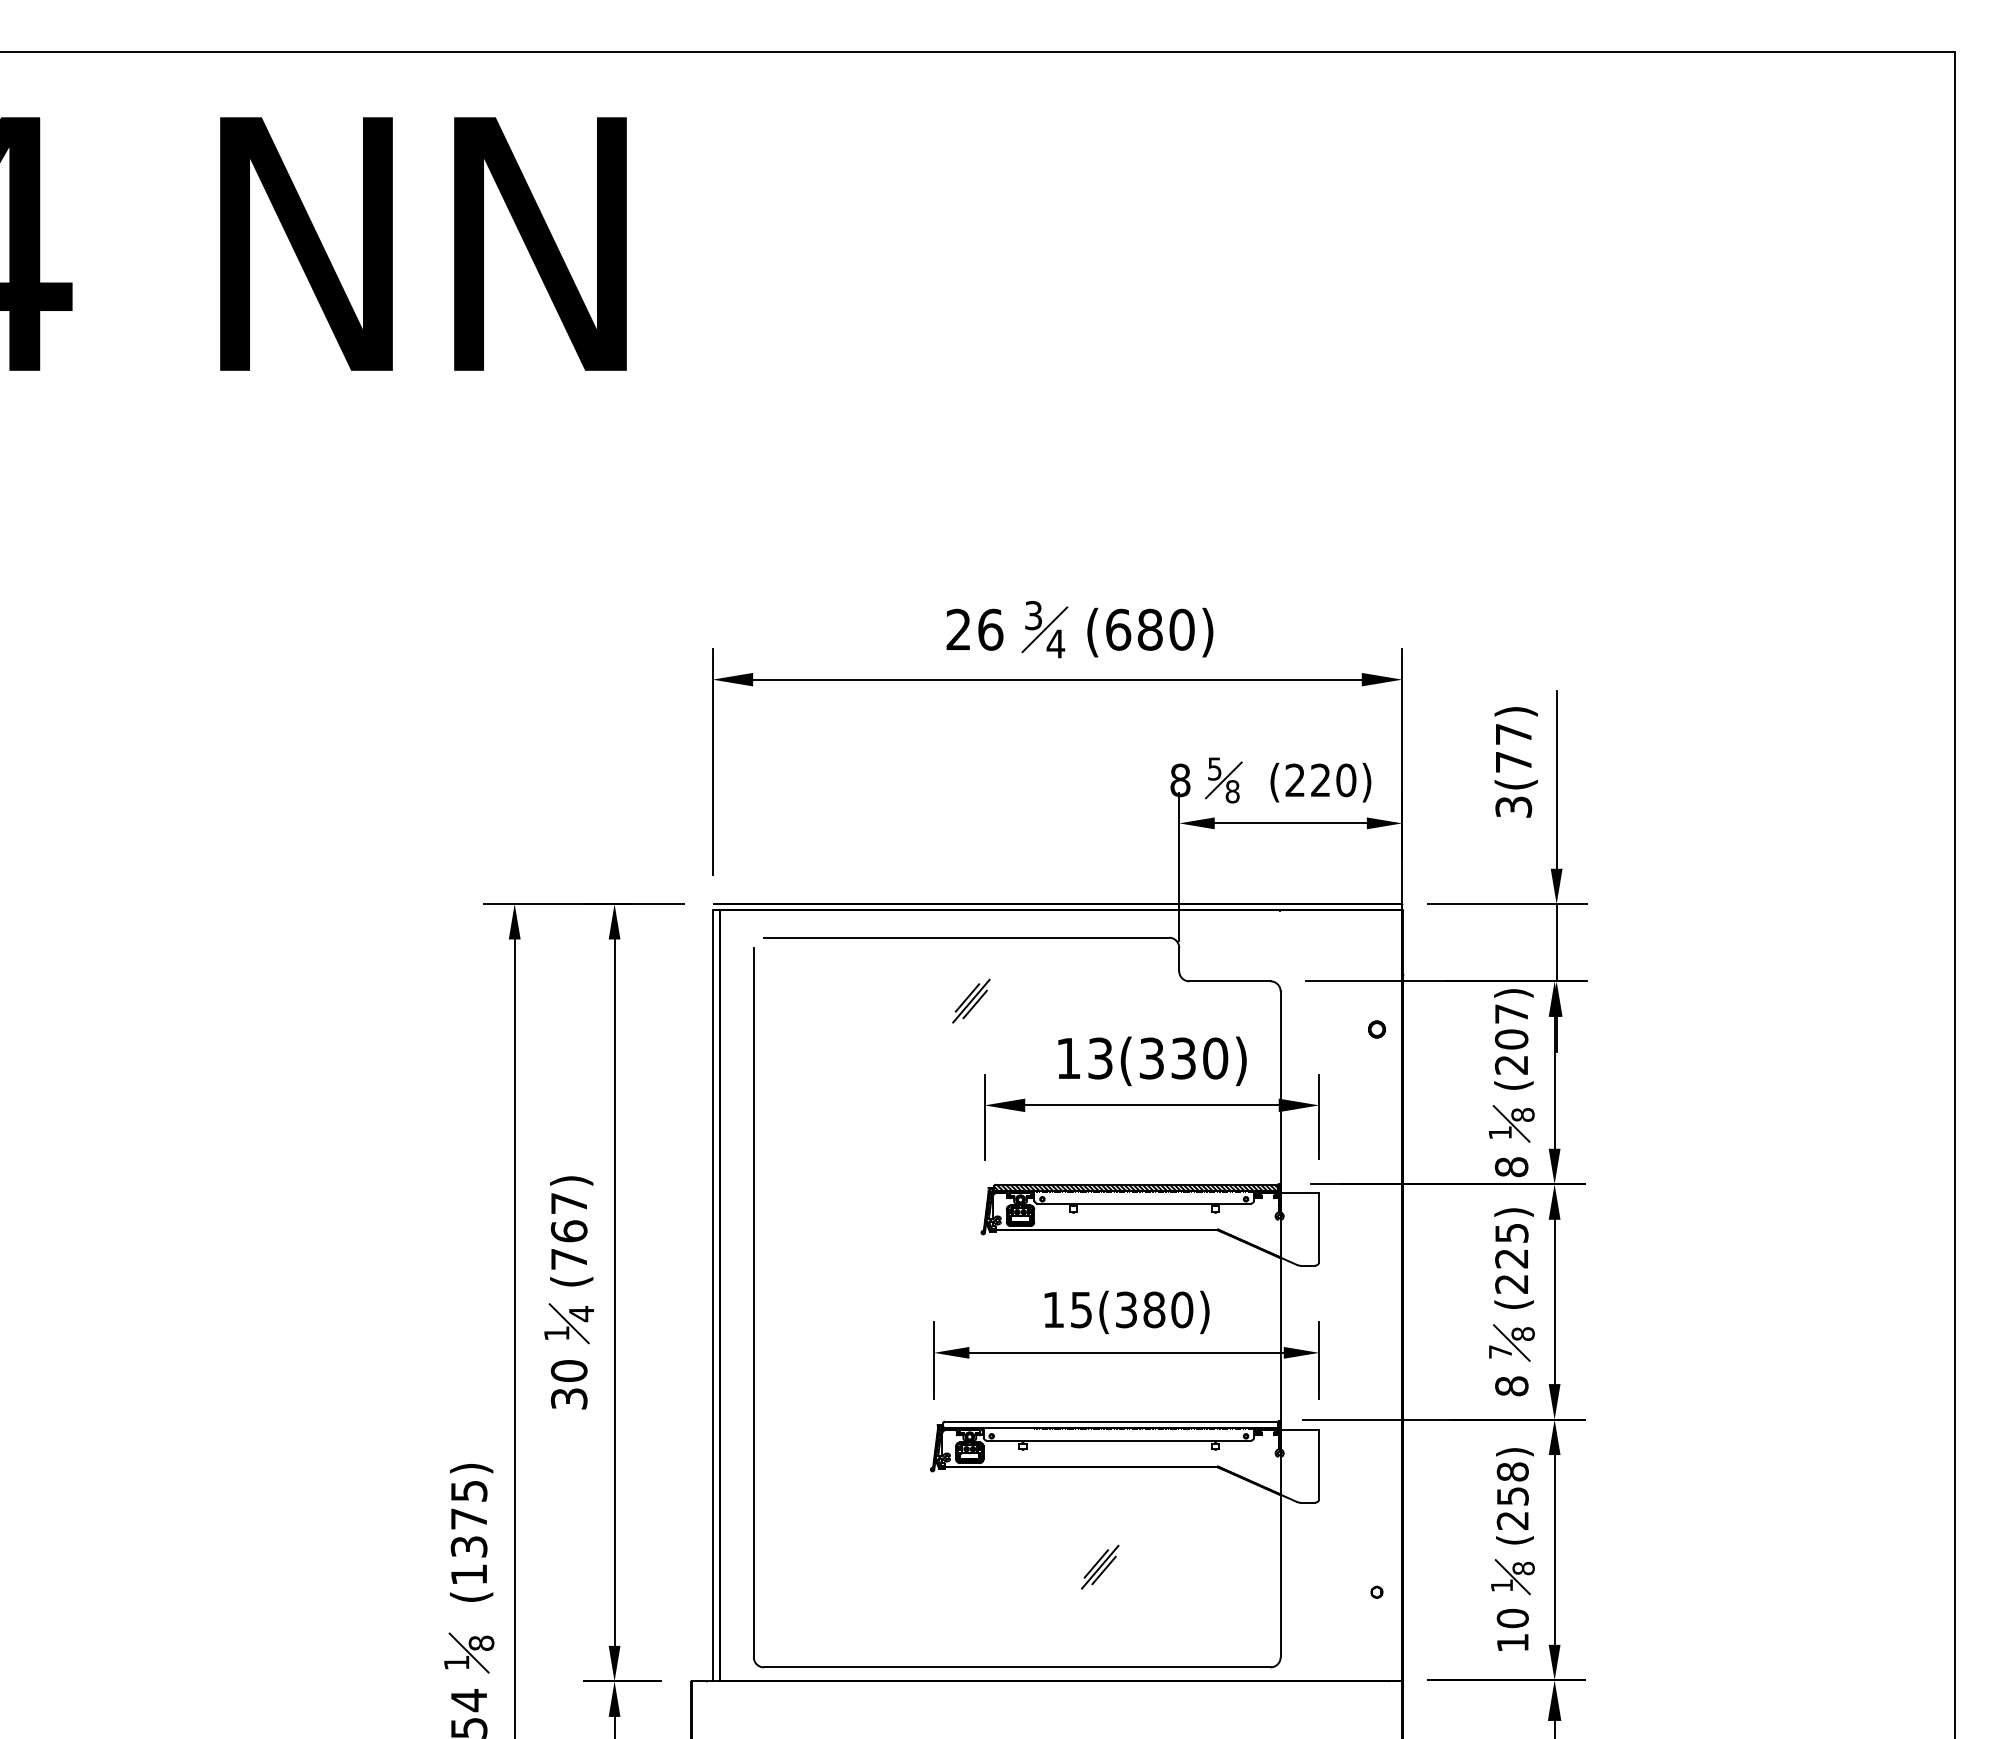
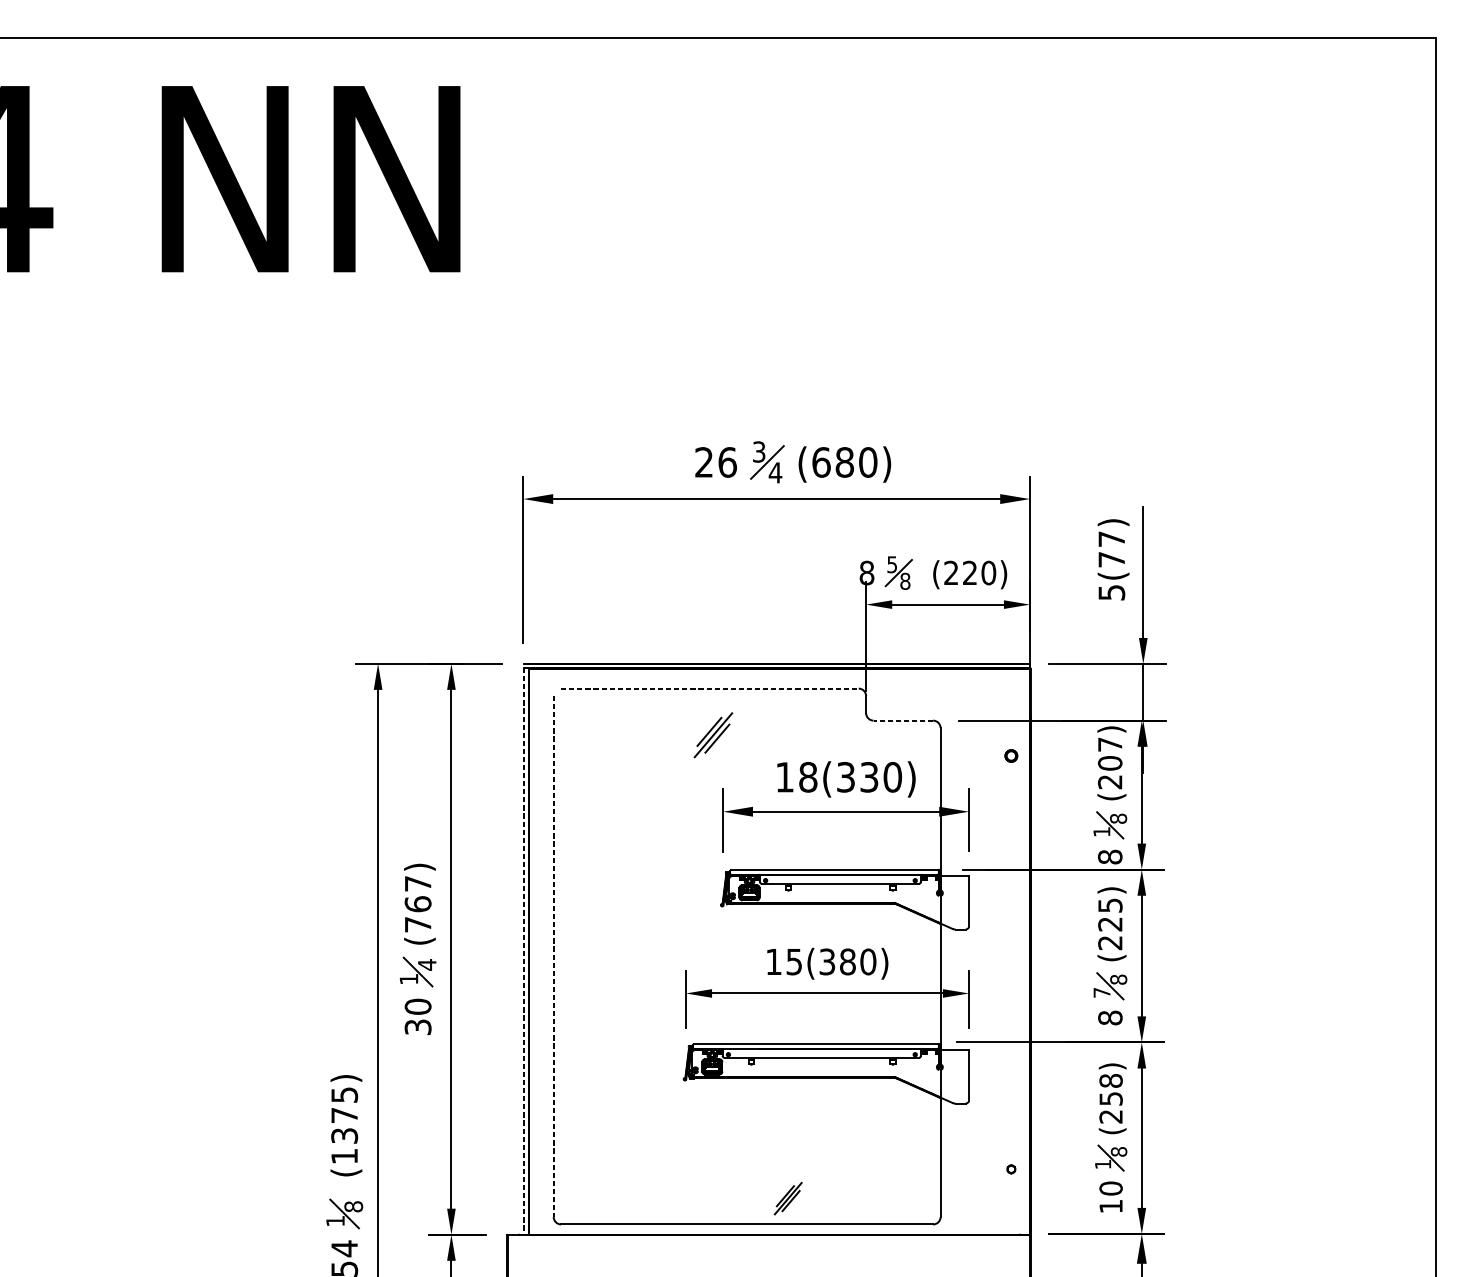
text: (1513, 806) -> (1111, 592), 3(77) -> 5(77)
line: (966, 937) -> (709, 688), solid -> dashed
line: (1229, 981) -> (903, 720), solid -> dashed
part: (971, 1000) -> (713, 734), size x1.4
text: (1100, 1058) -> (808, 777), 13(330) -> 18(330)
hatch: (1136, 1187) -> (834, 872), removed
line: (713, 1295) -> (524, 951), solid -> dashed
line: (753, 1302) -> (553, 956), solid -> dashed
part: (1100, 1566) -> (788, 1198), moved

